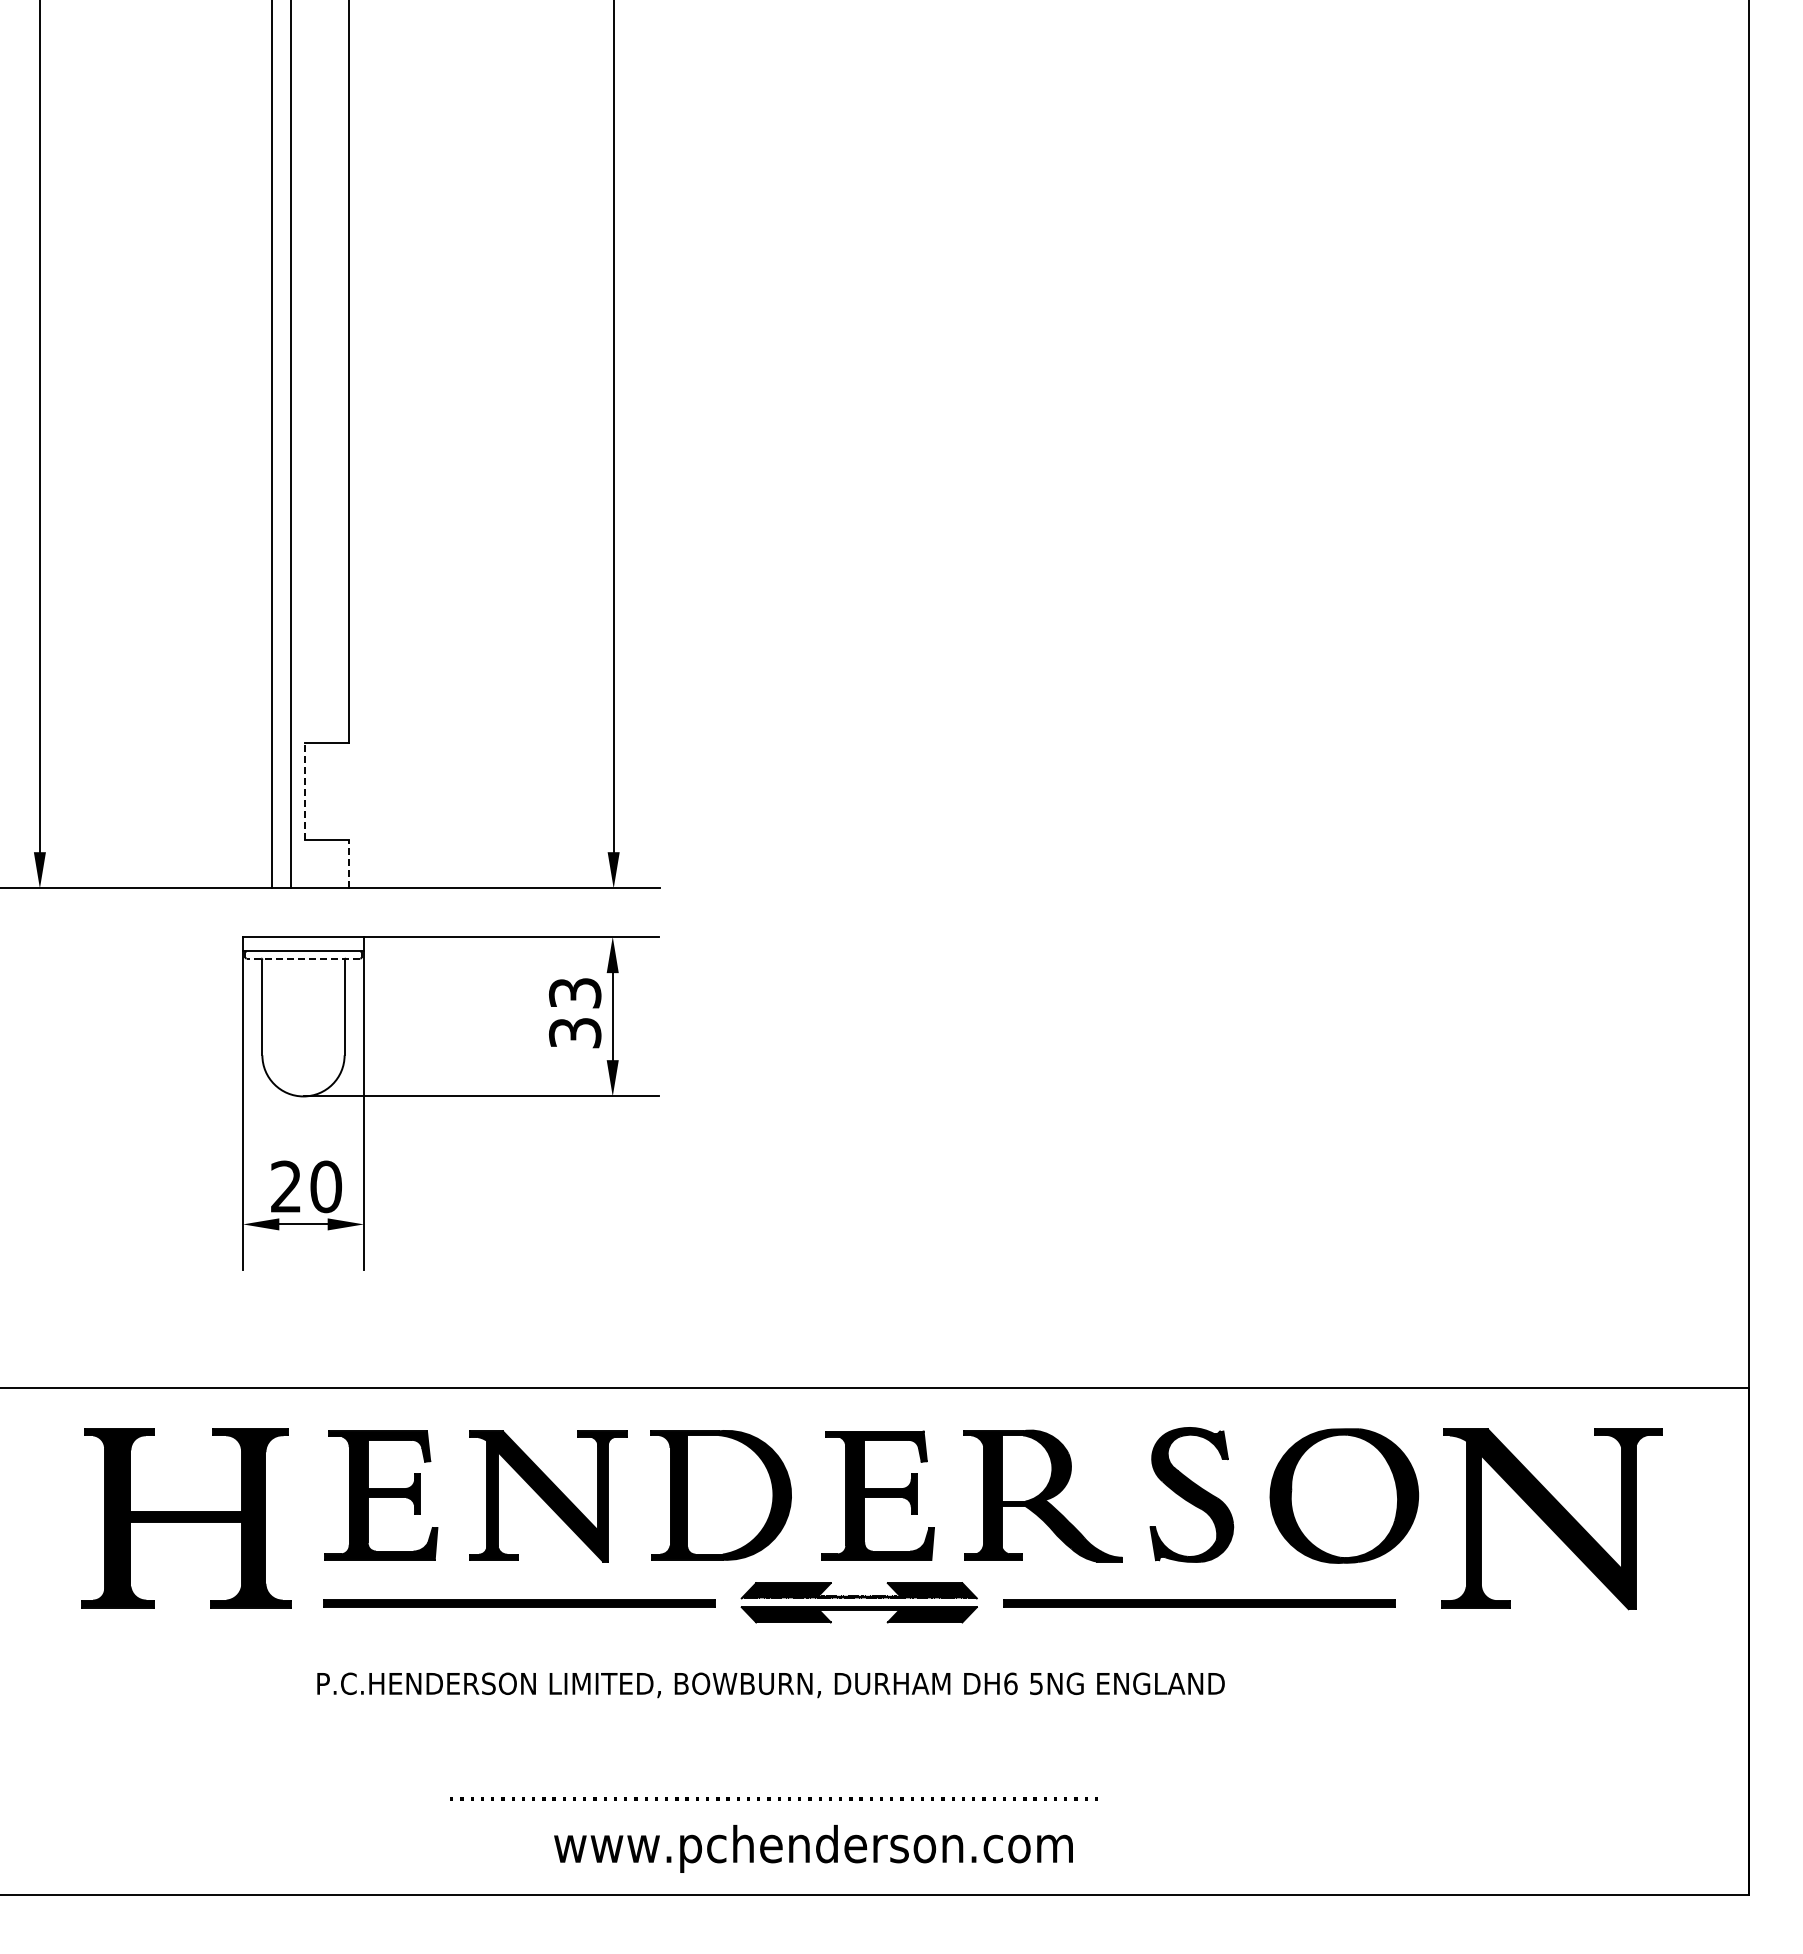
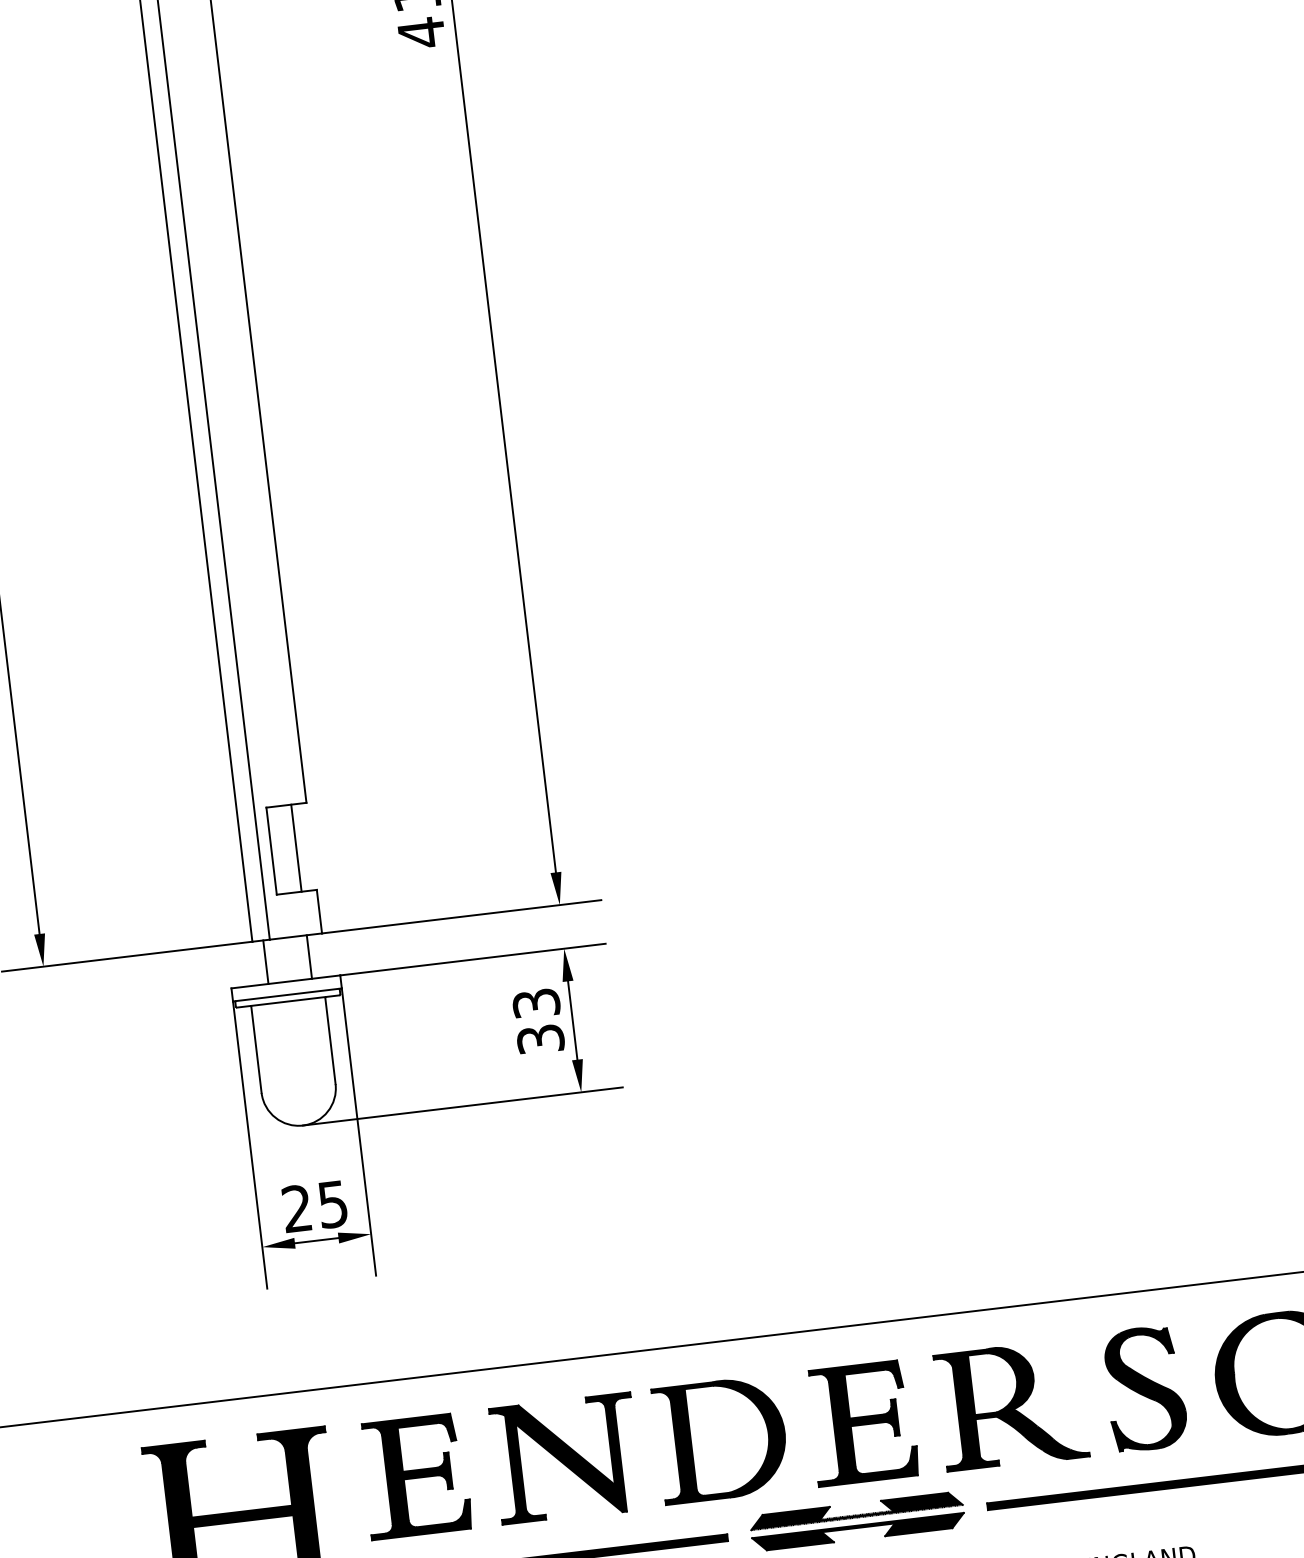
line: (304, 791) -> (271, 850), dashed -> solid
line: (332, 791) -> (296, 847), added
line: (349, 863) -> (319, 910), dashed -> solid
line: (284, 912) -> (266, 962), added
line: (332, 912) -> (309, 956), added
line: (303, 958) -> (288, 1001), dashed -> solid
text: (325, 1186) -> (332, 1204), 20 -> 25

